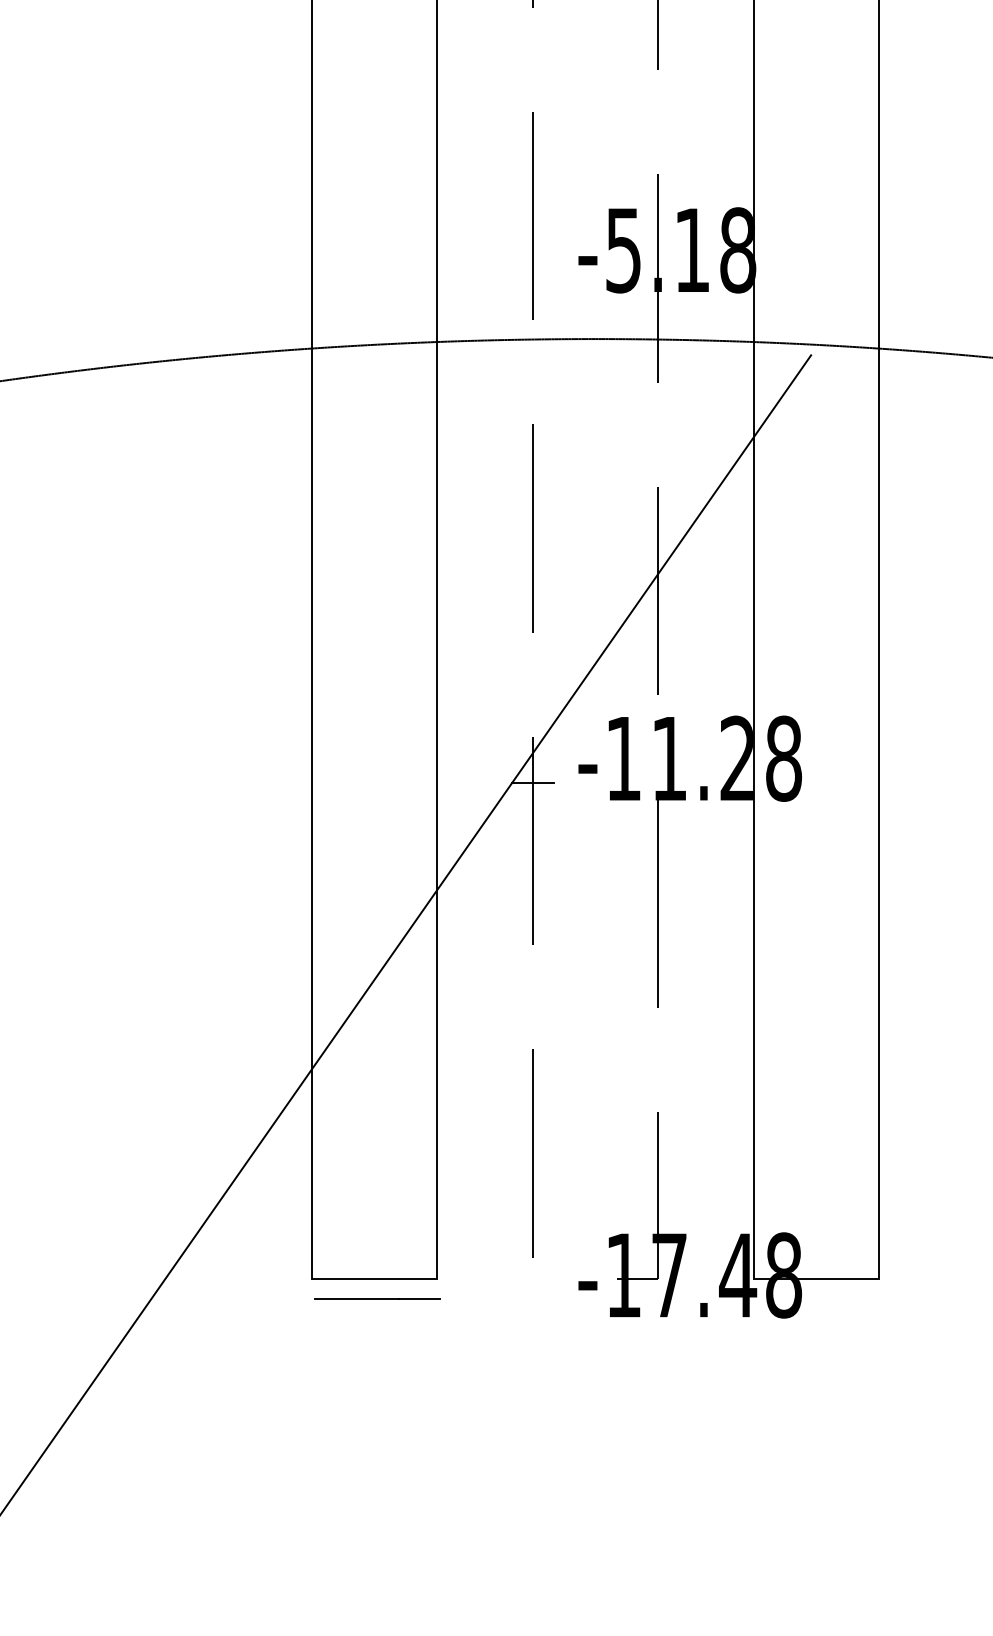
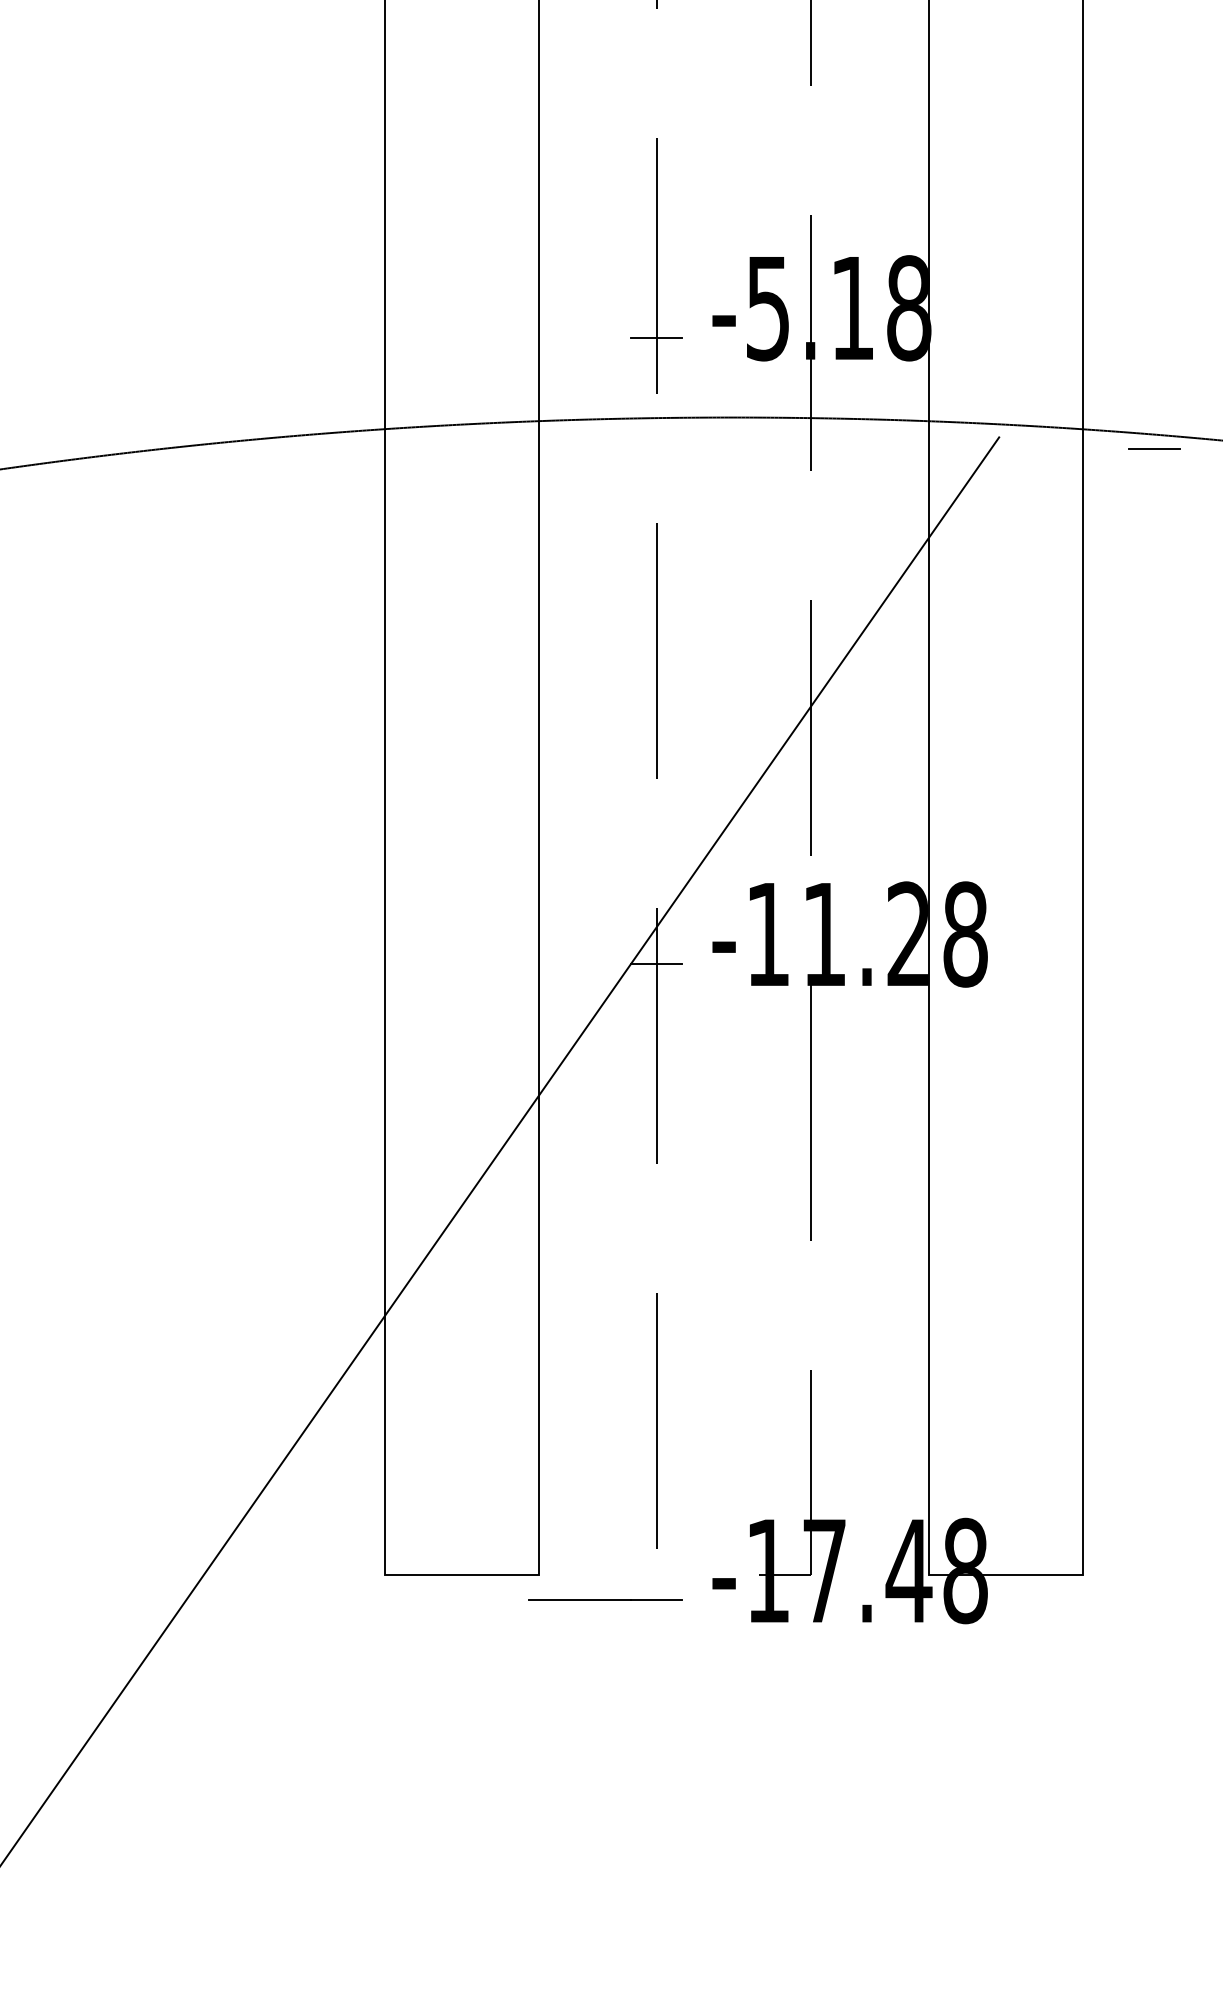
line: (533, 274) -> (656, 337), added
line: (937, 365) -> (1154, 449), added
line: (377, 1298) -> (605, 1599), moved

